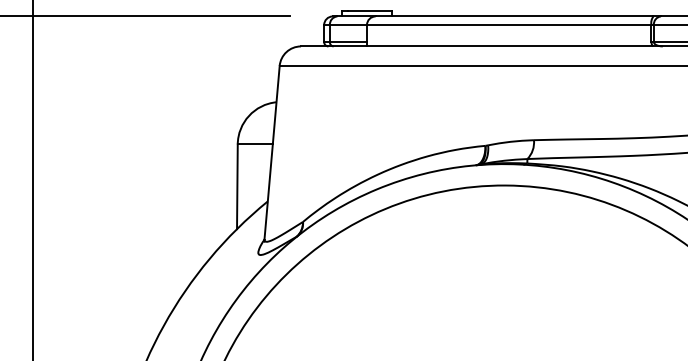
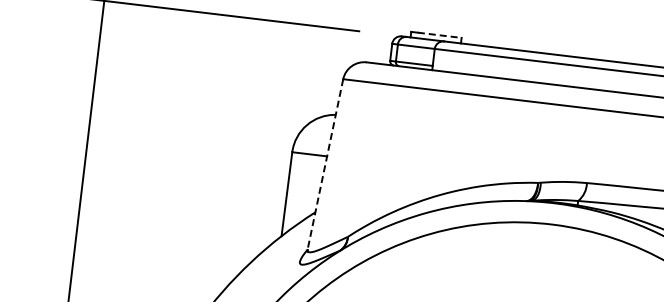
line: (370, 10) -> (439, 34), solid -> dashed
line: (272, 152) -> (325, 164), solid -> dashed

